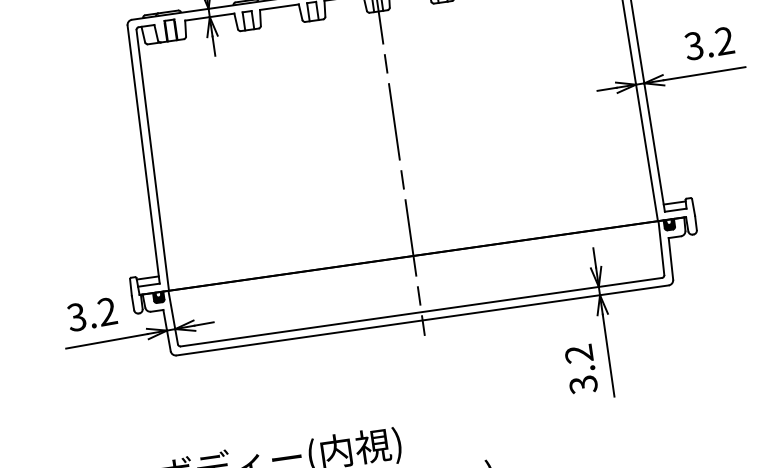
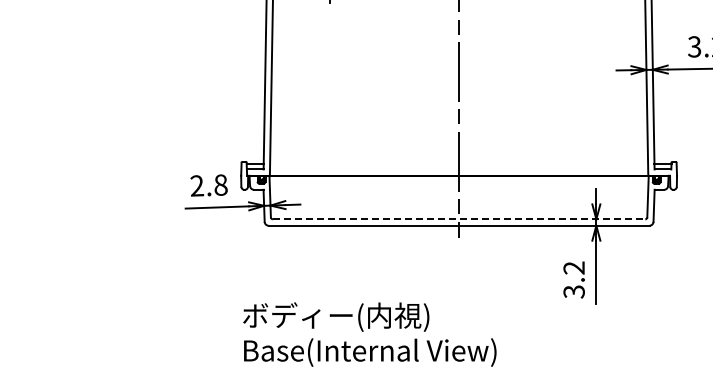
line: (422, 312) -> (459, 219), solid -> dashed
text: (91, 314) -> (208, 185), 3.2 -> 2.8

